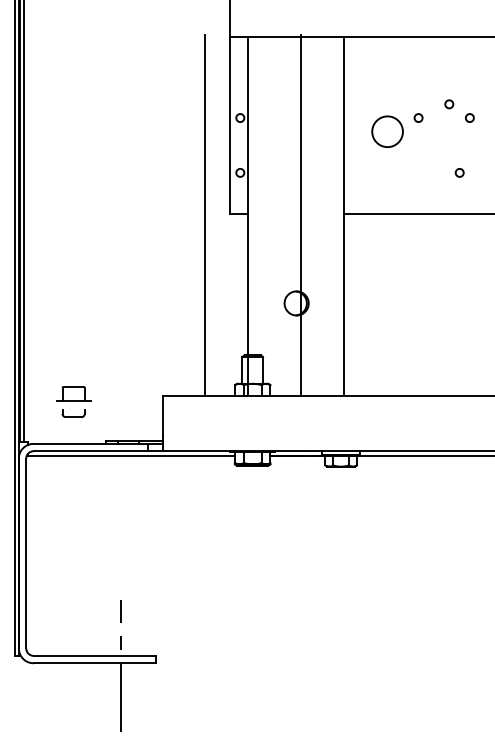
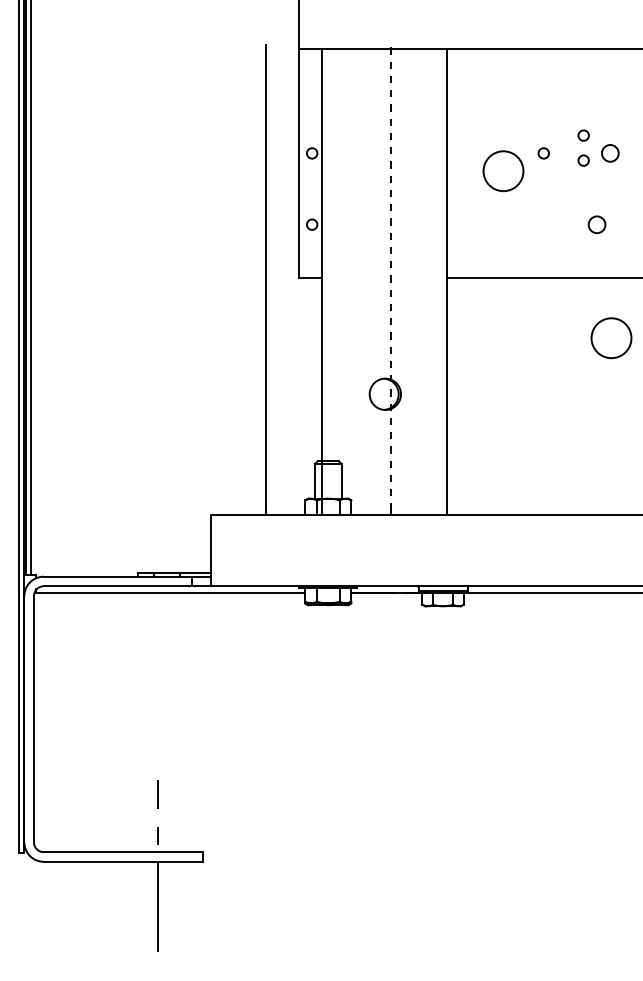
circle: (469, 118) -> (610, 153), size x1.6
circle: (449, 123) -> (583, 160), added
circle: (459, 172) -> (597, 224), size x1.6
line: (300, 213) -> (390, 277), solid -> dashed
circle: (470, 260) -> (611, 338), added
part: (73, 393) -> (95, 511), removed
part: (73, 413) -> (95, 537), removed

